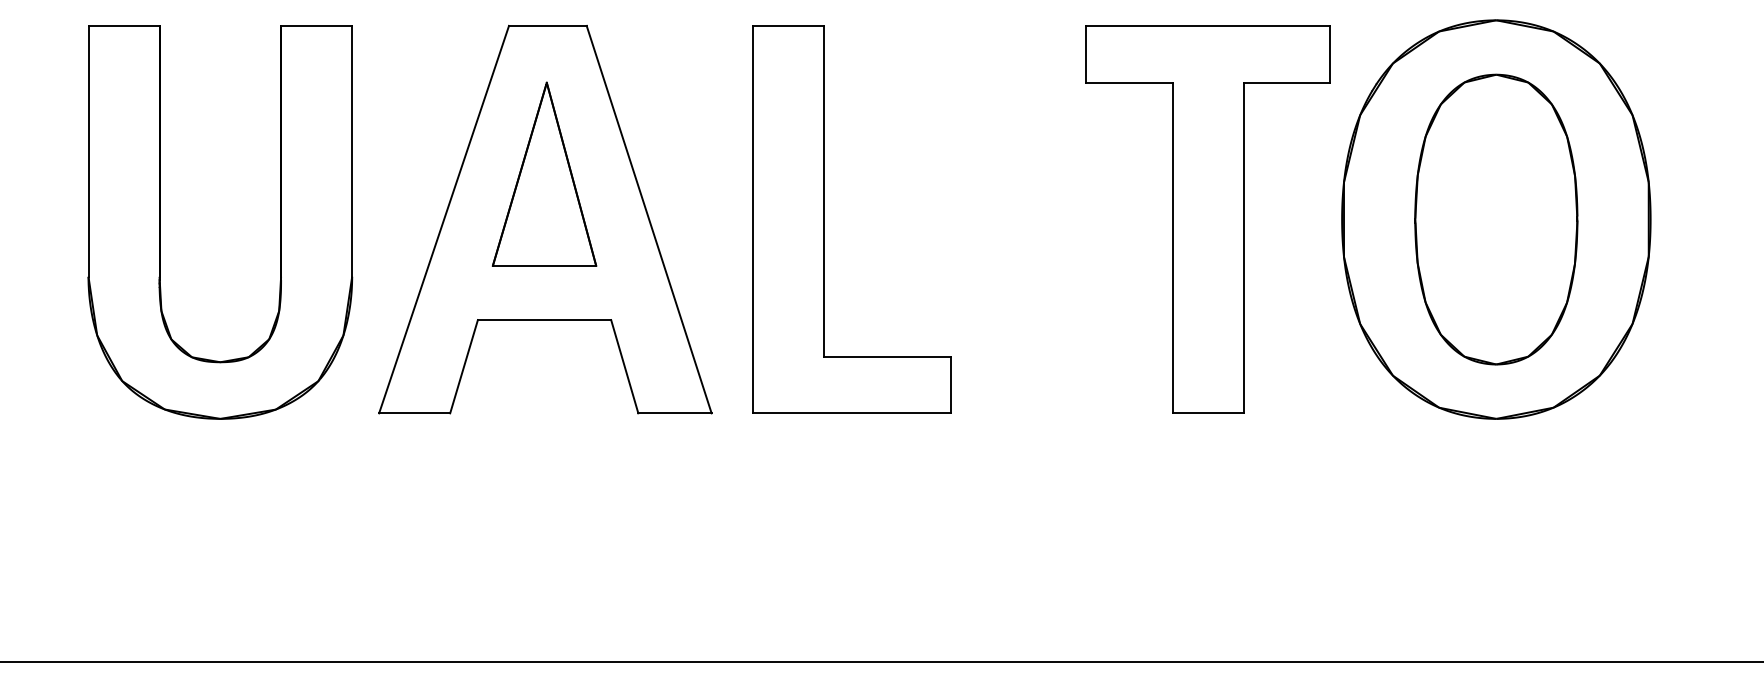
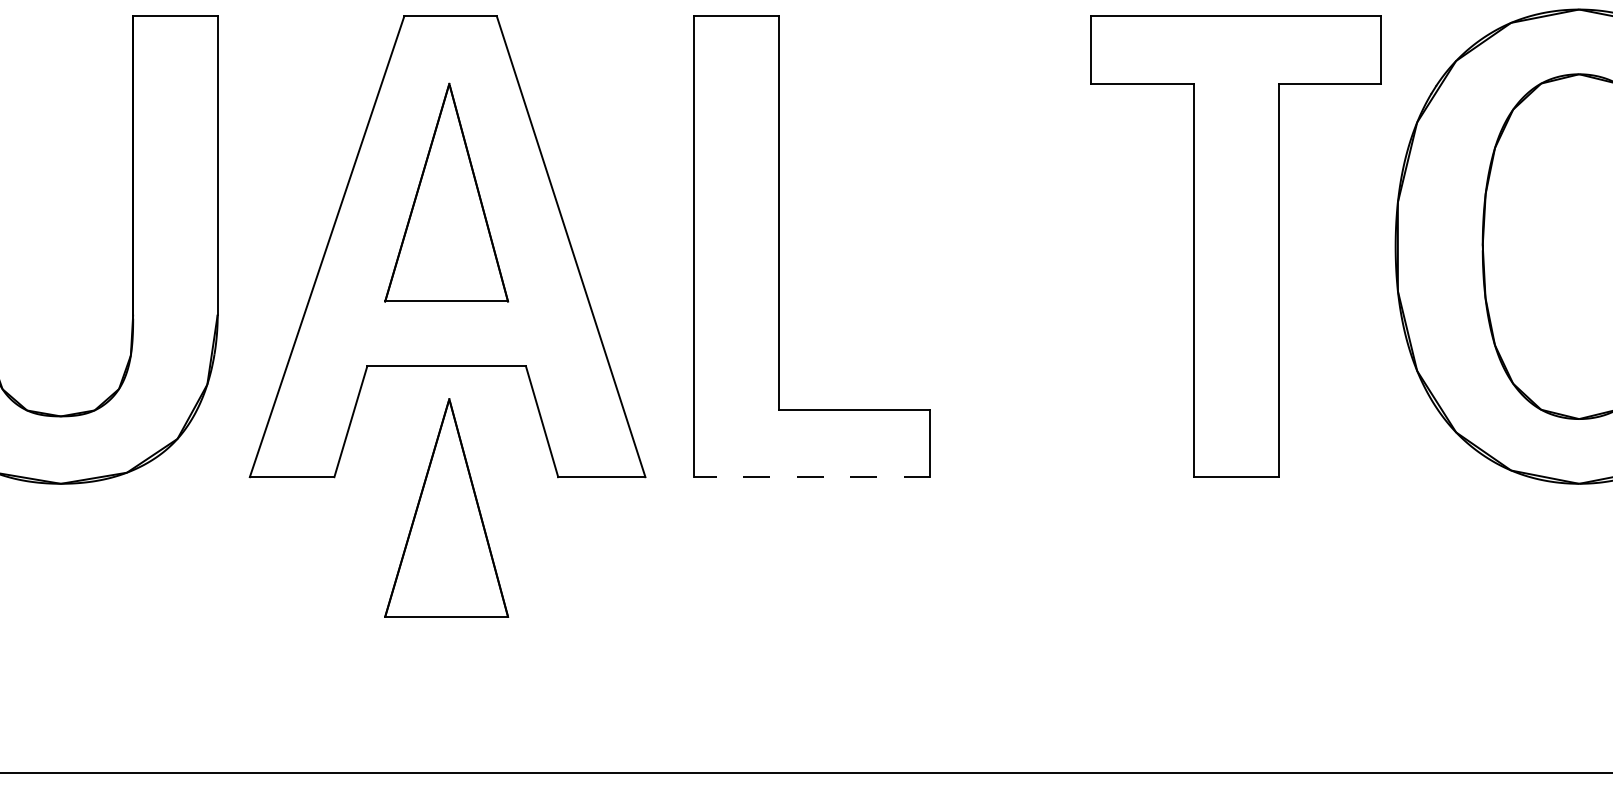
line: (851, 413) -> (811, 477), solid -> dashed
part: (544, 438) -> (446, 507), added

